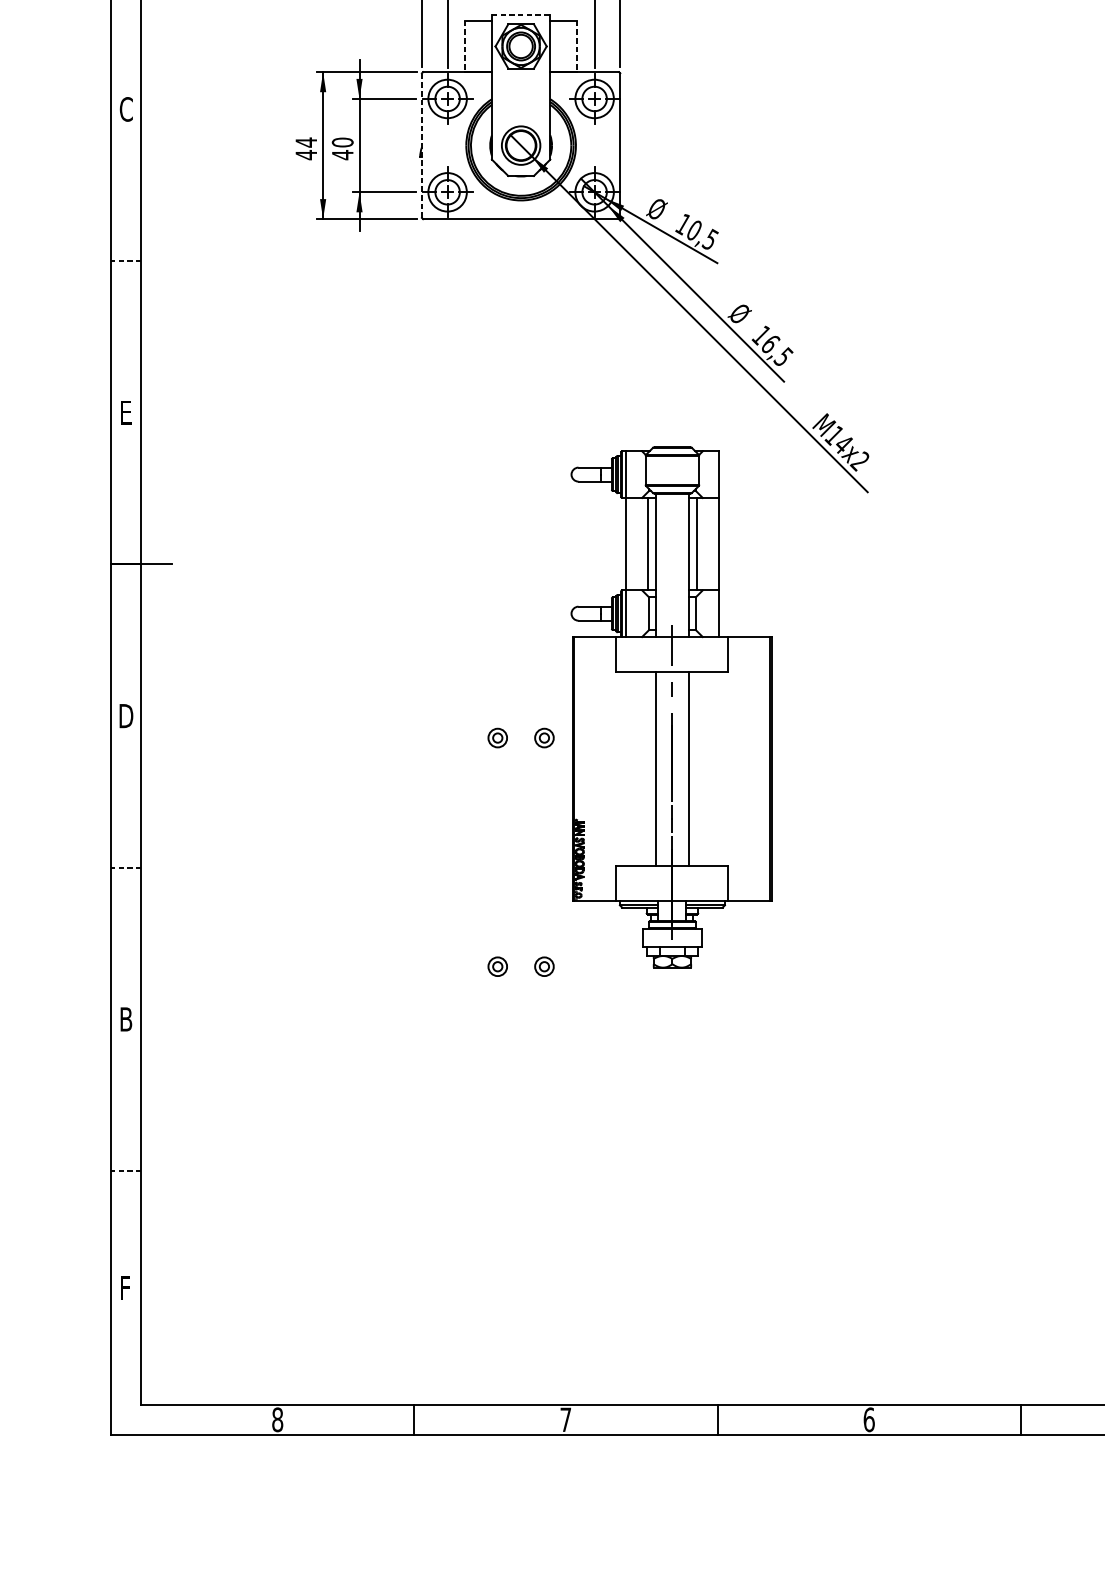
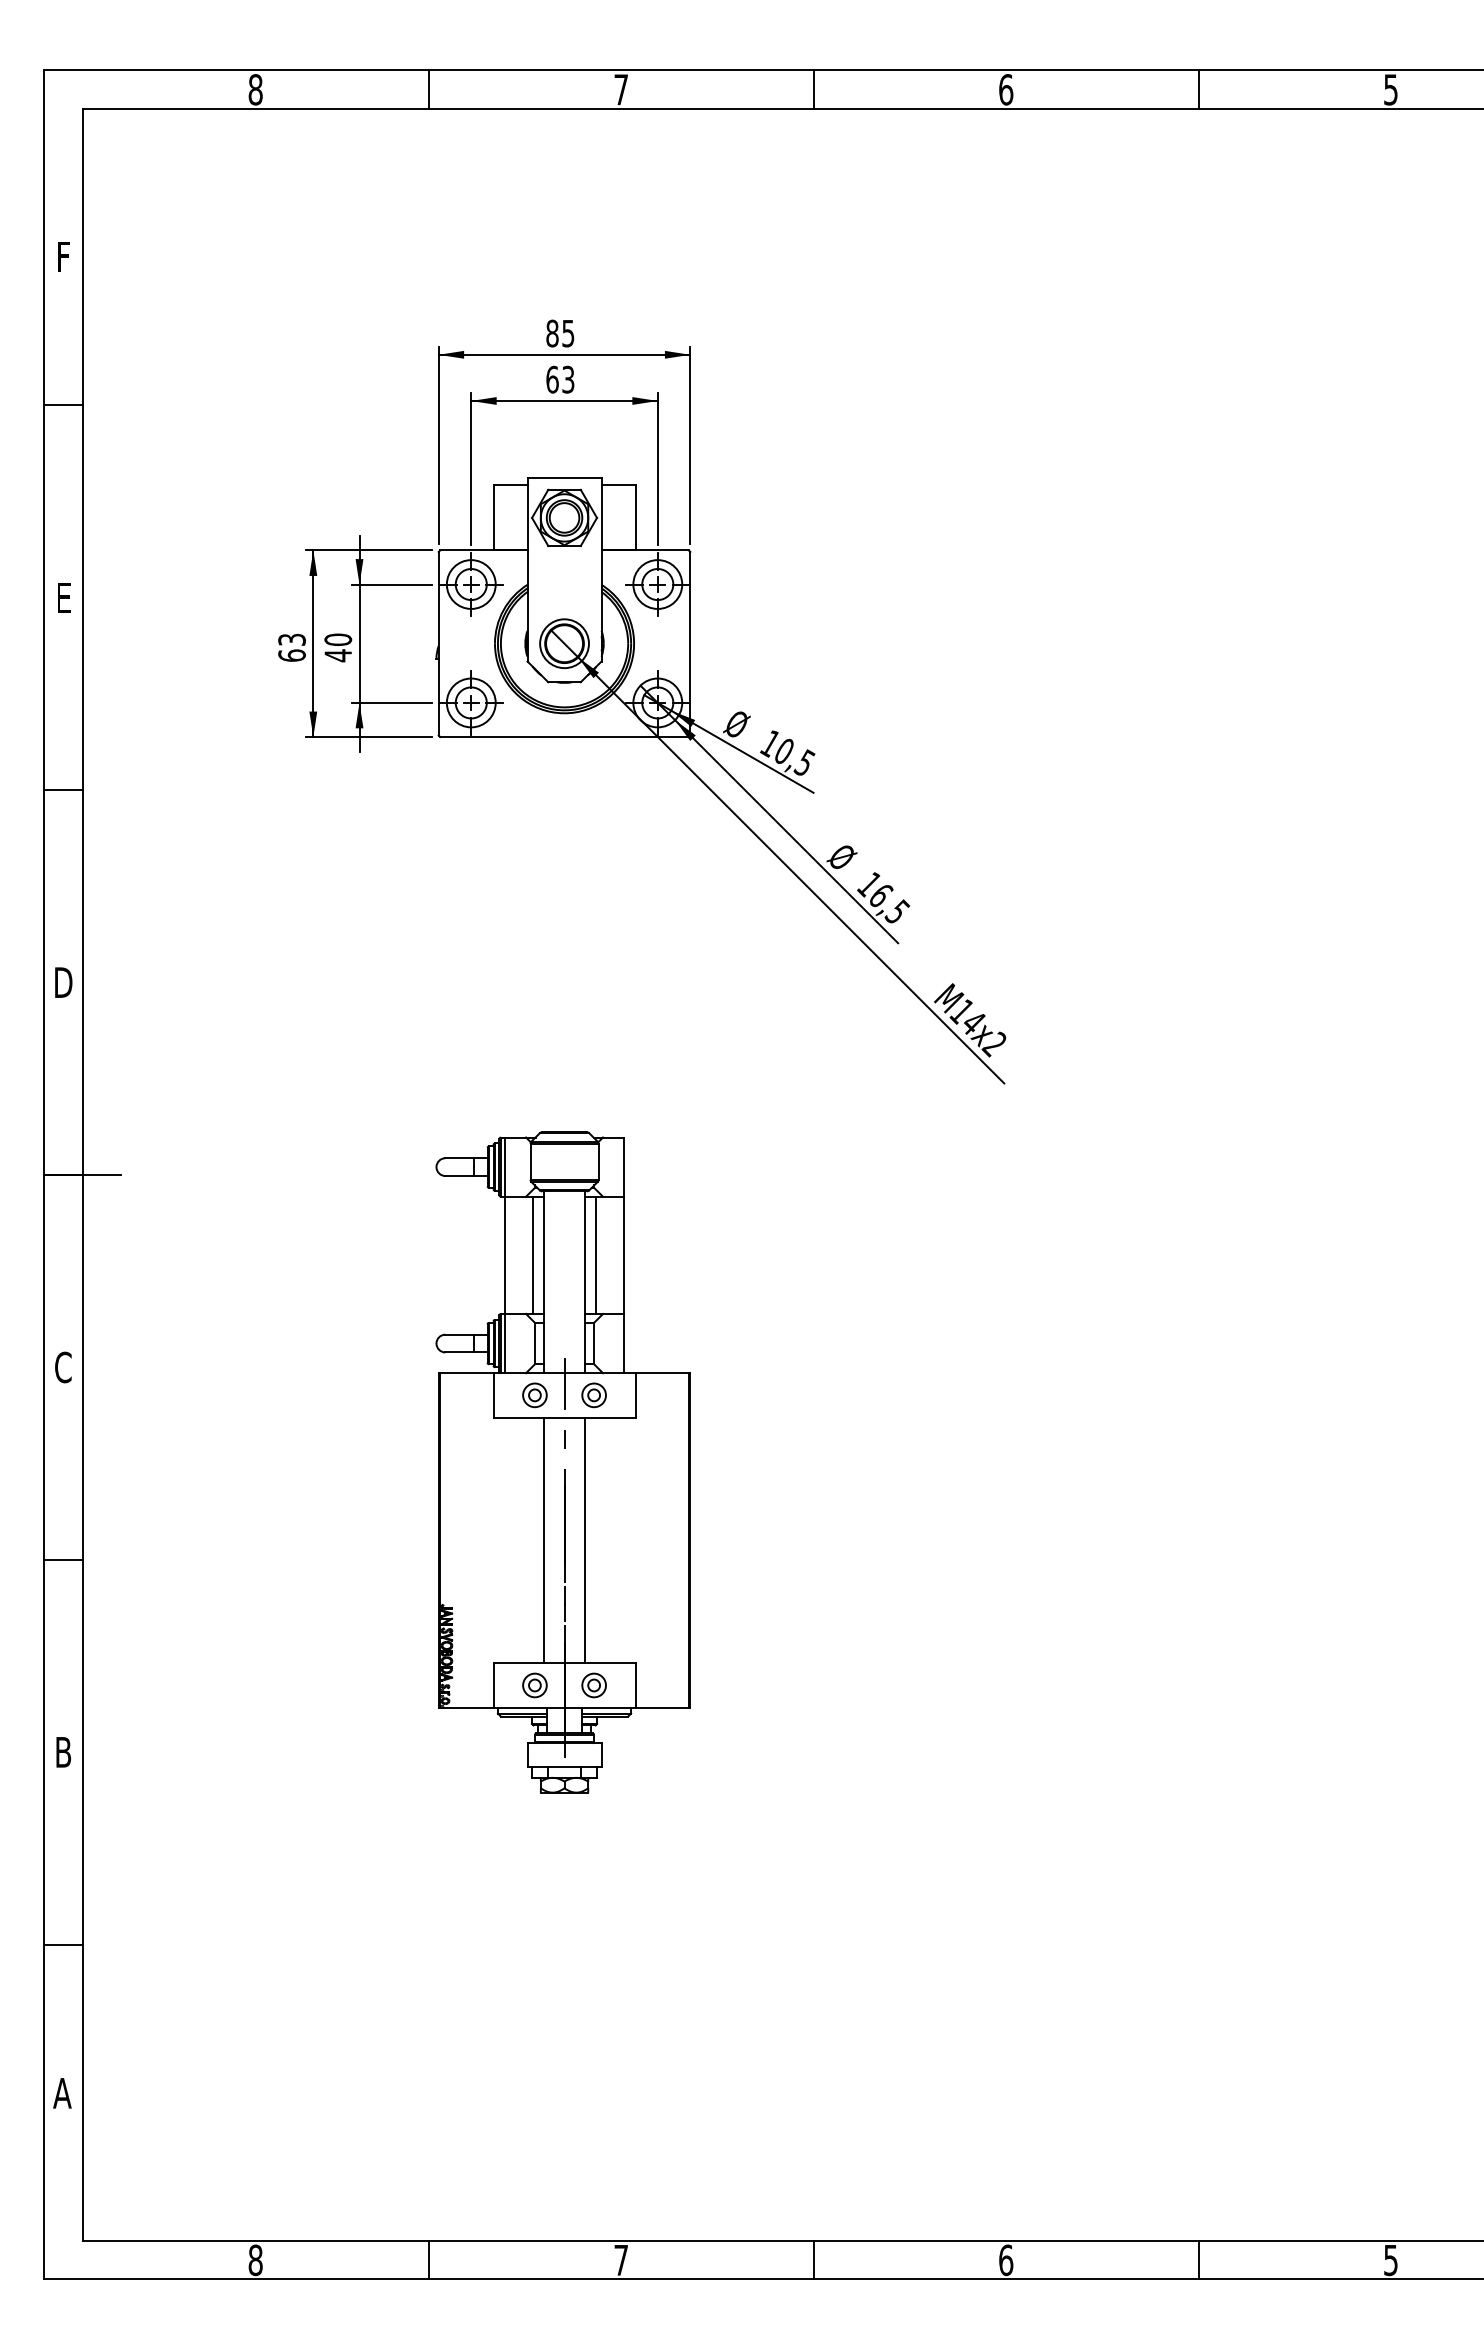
line: (521, 14) -> (565, 477), dashed -> solid
line: (465, 46) -> (493, 517), dashed -> solid
line: (577, 46) -> (635, 517), dashed -> solid
text: (126, 109) -> (63, 597), C -> E
line: (421, 145) -> (438, 643), dashed -> solid
text: (305, 148) -> (291, 647), 44 -> 63
line: (126, 261) -> (63, 790), dashed -> solid
text: (126, 412) -> (63, 982), E -> D
part: (670, 707) -> (562, 1462), moved
text: (126, 716) -> (63, 1367), D -> C
line: (126, 867) -> (63, 1559), dashed -> solid
line: (126, 1170) -> (63, 1944), dashed -> solid
text: (125, 1288) -> (62, 2093), F -> A

